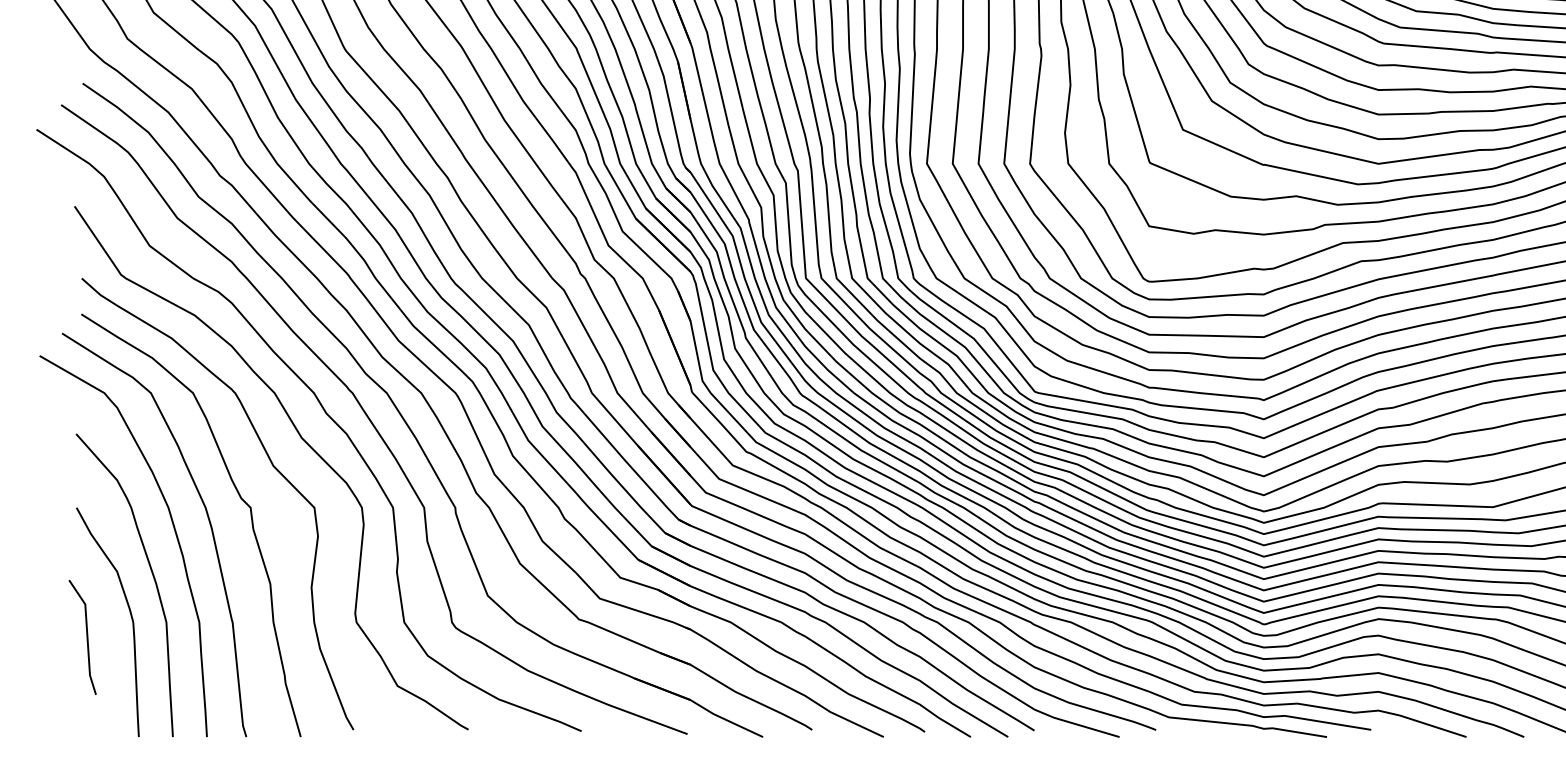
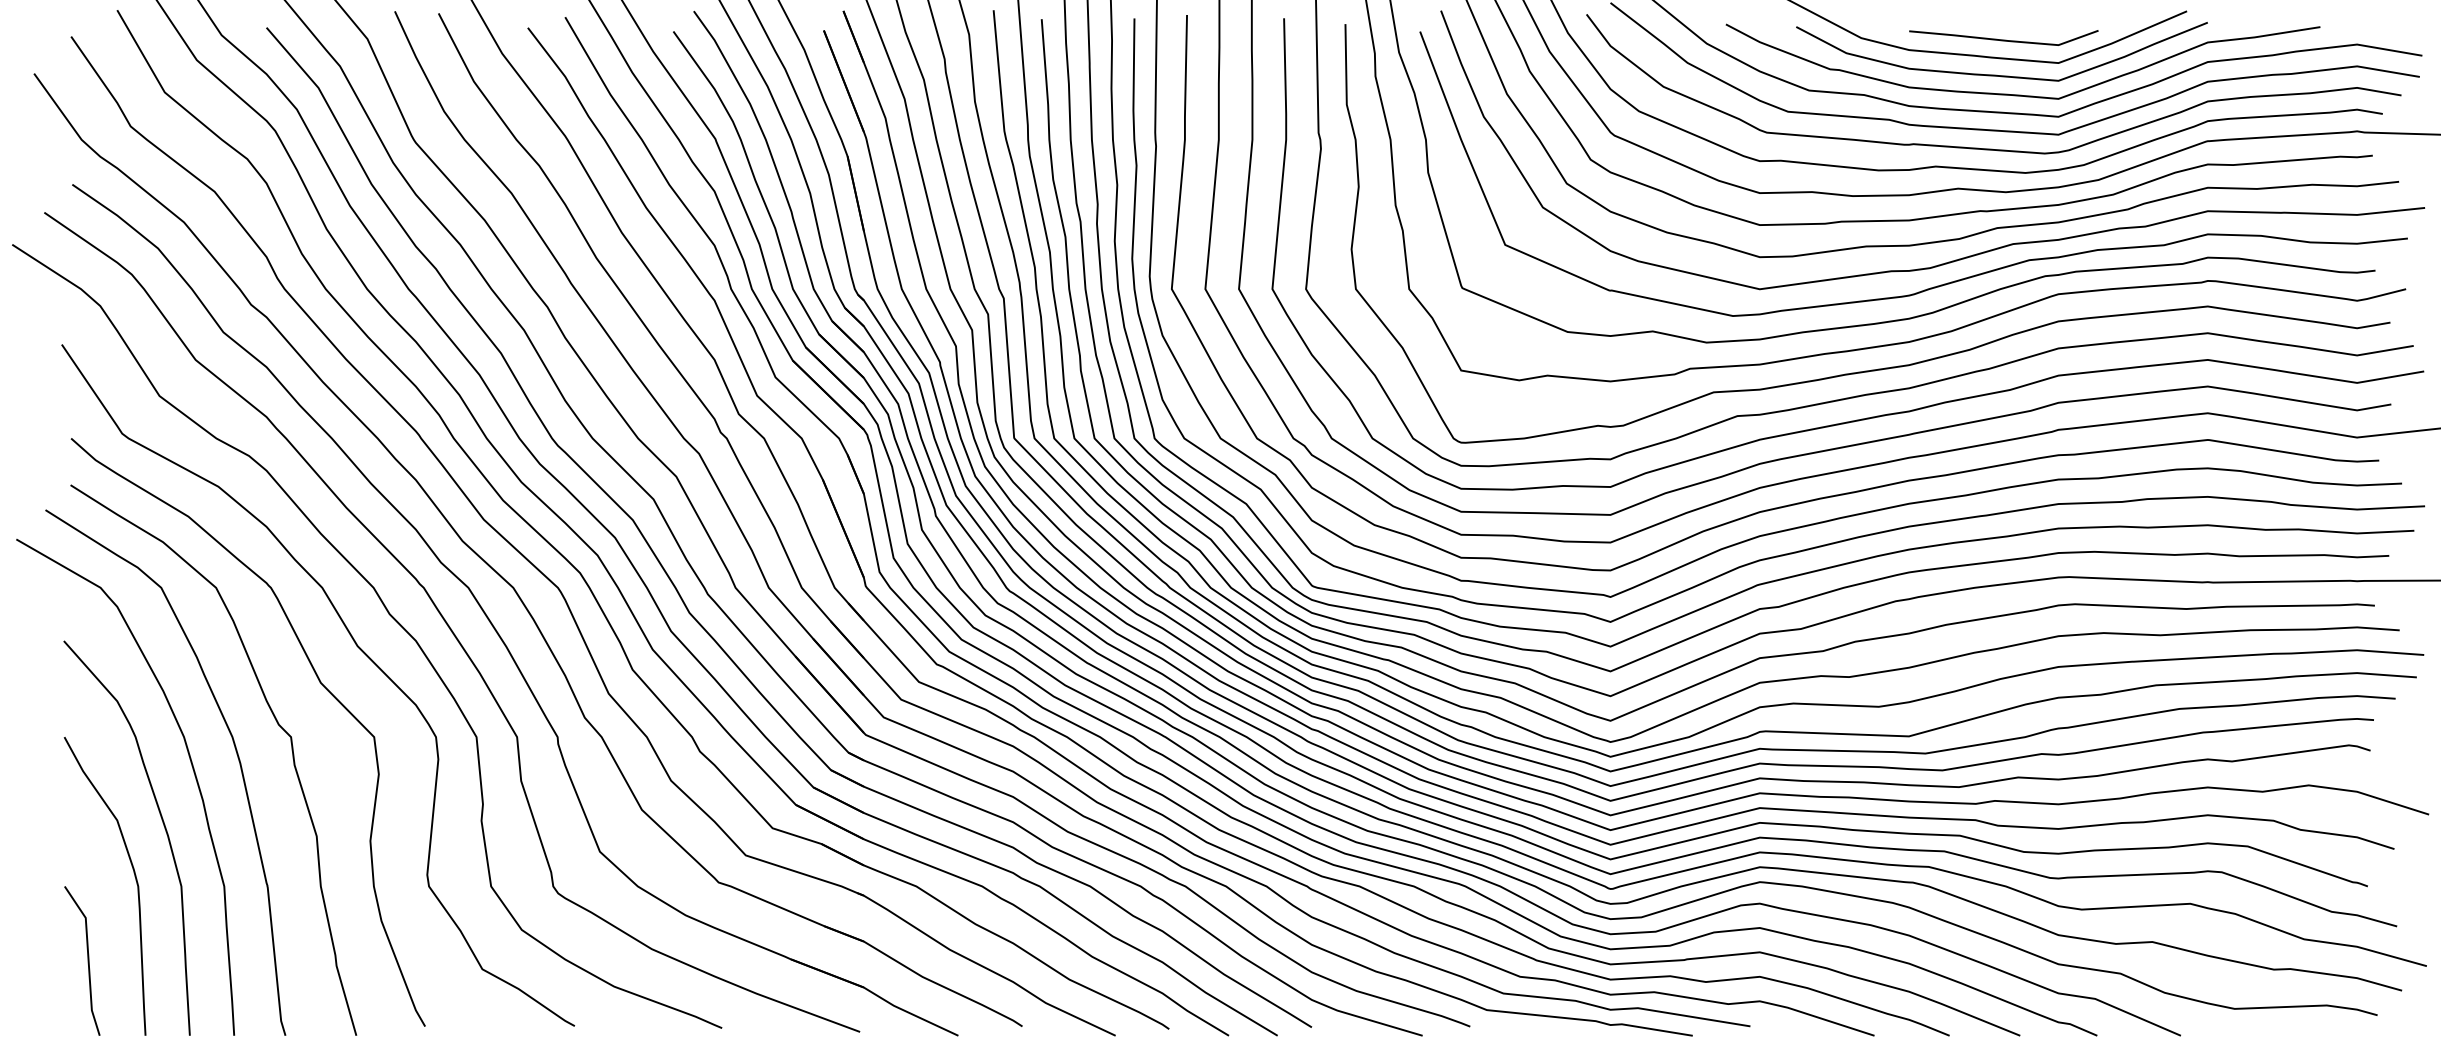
line: (86, 637) -> (87, 960), moved

